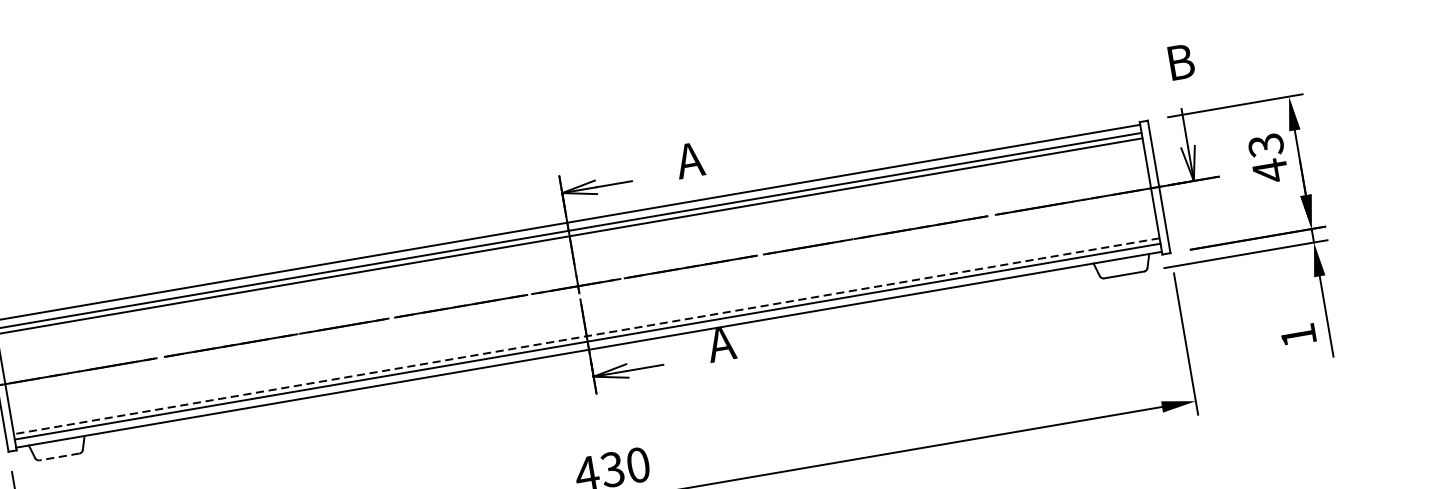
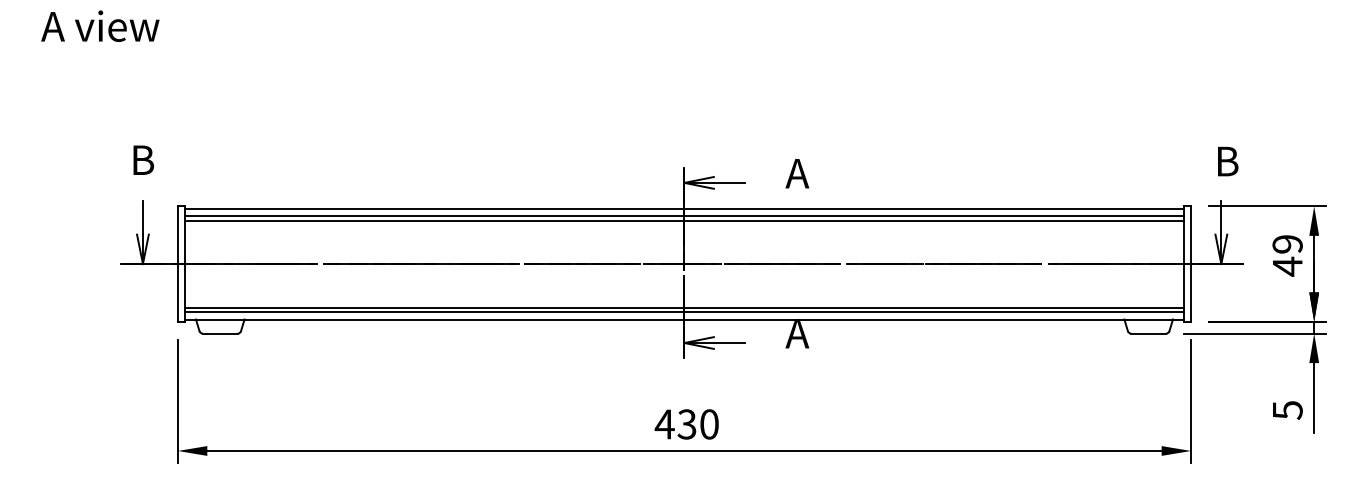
text: (1265, 145) -> (1287, 244), 43 -> 49
line: (586, 335) -> (684, 307), dashed -> solid
text: (1298, 335) -> (1287, 410), 1 -> 5
line: (58, 456) -> (219, 333), dashed -> solid

